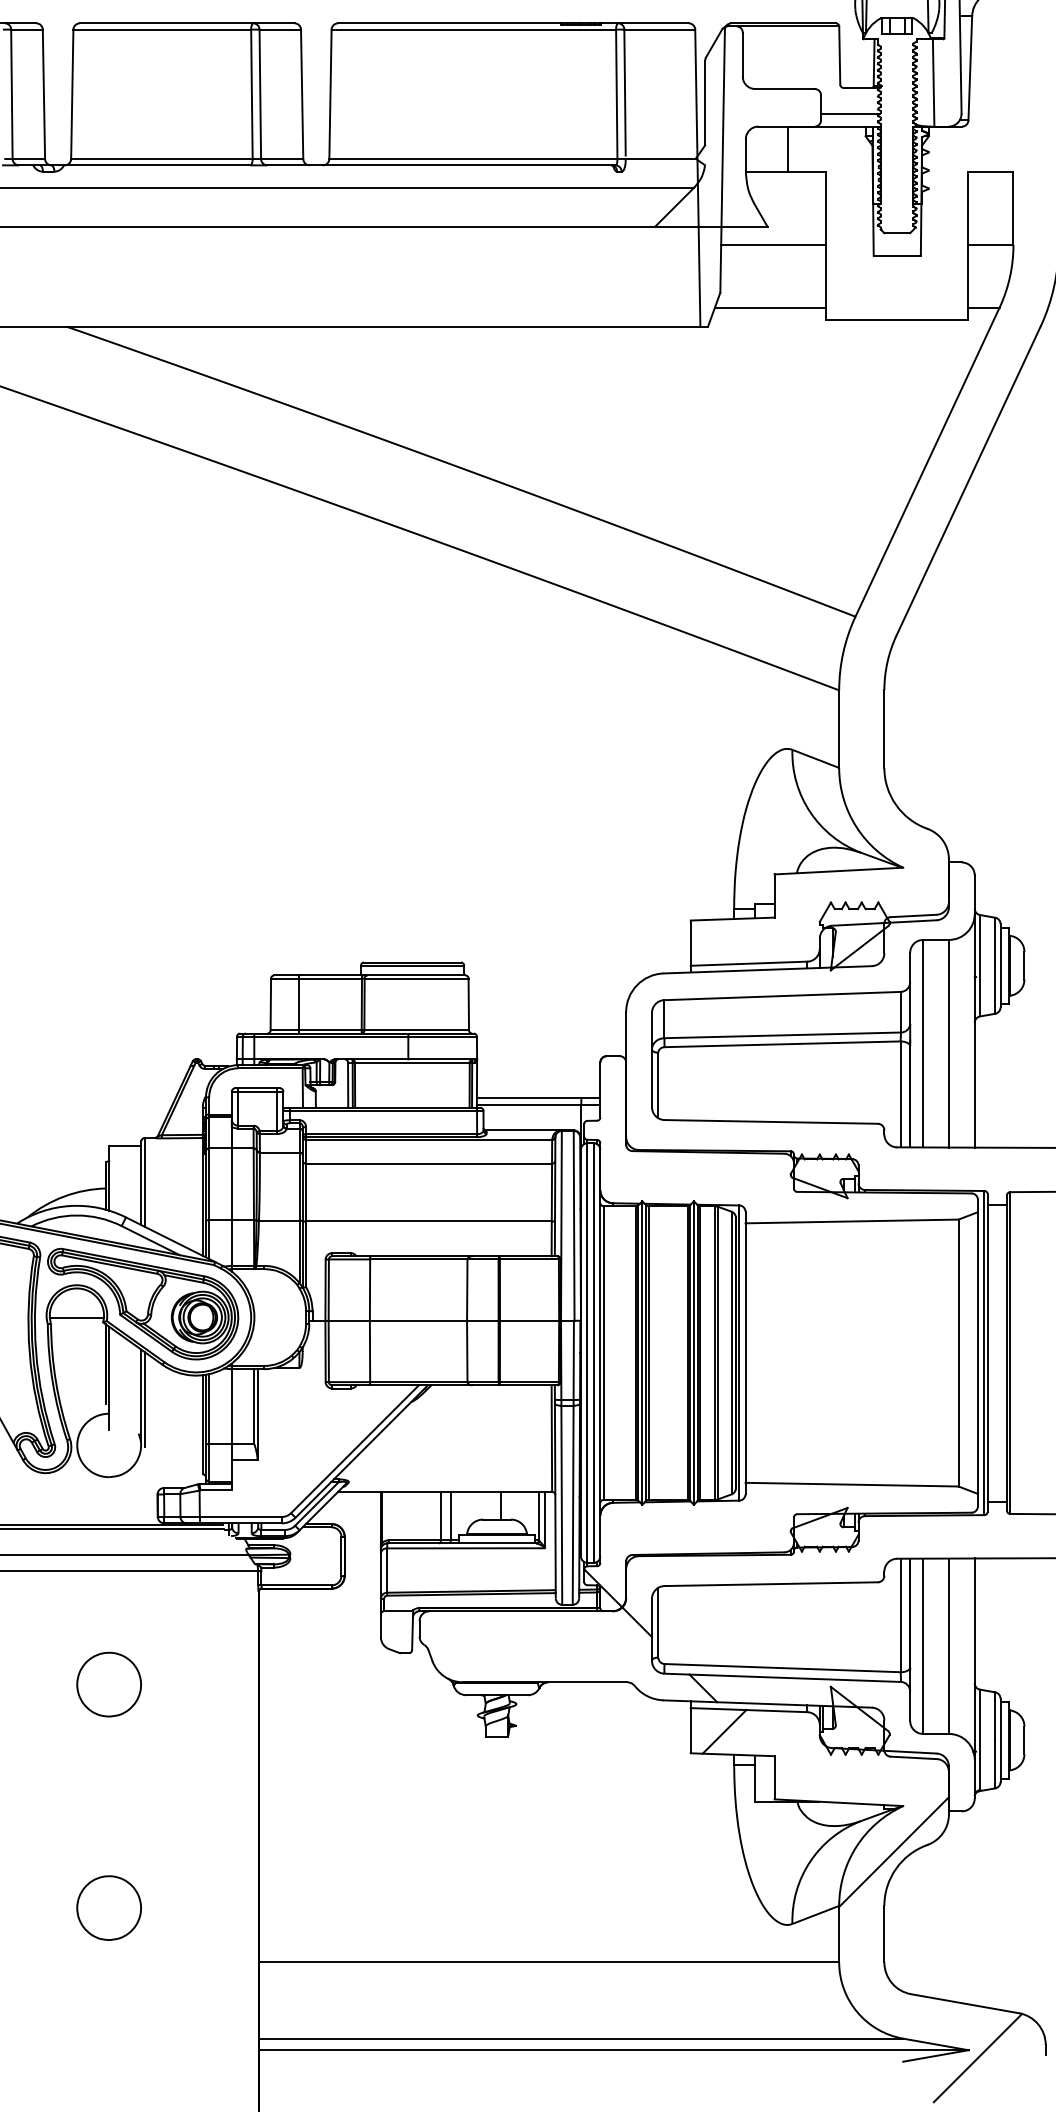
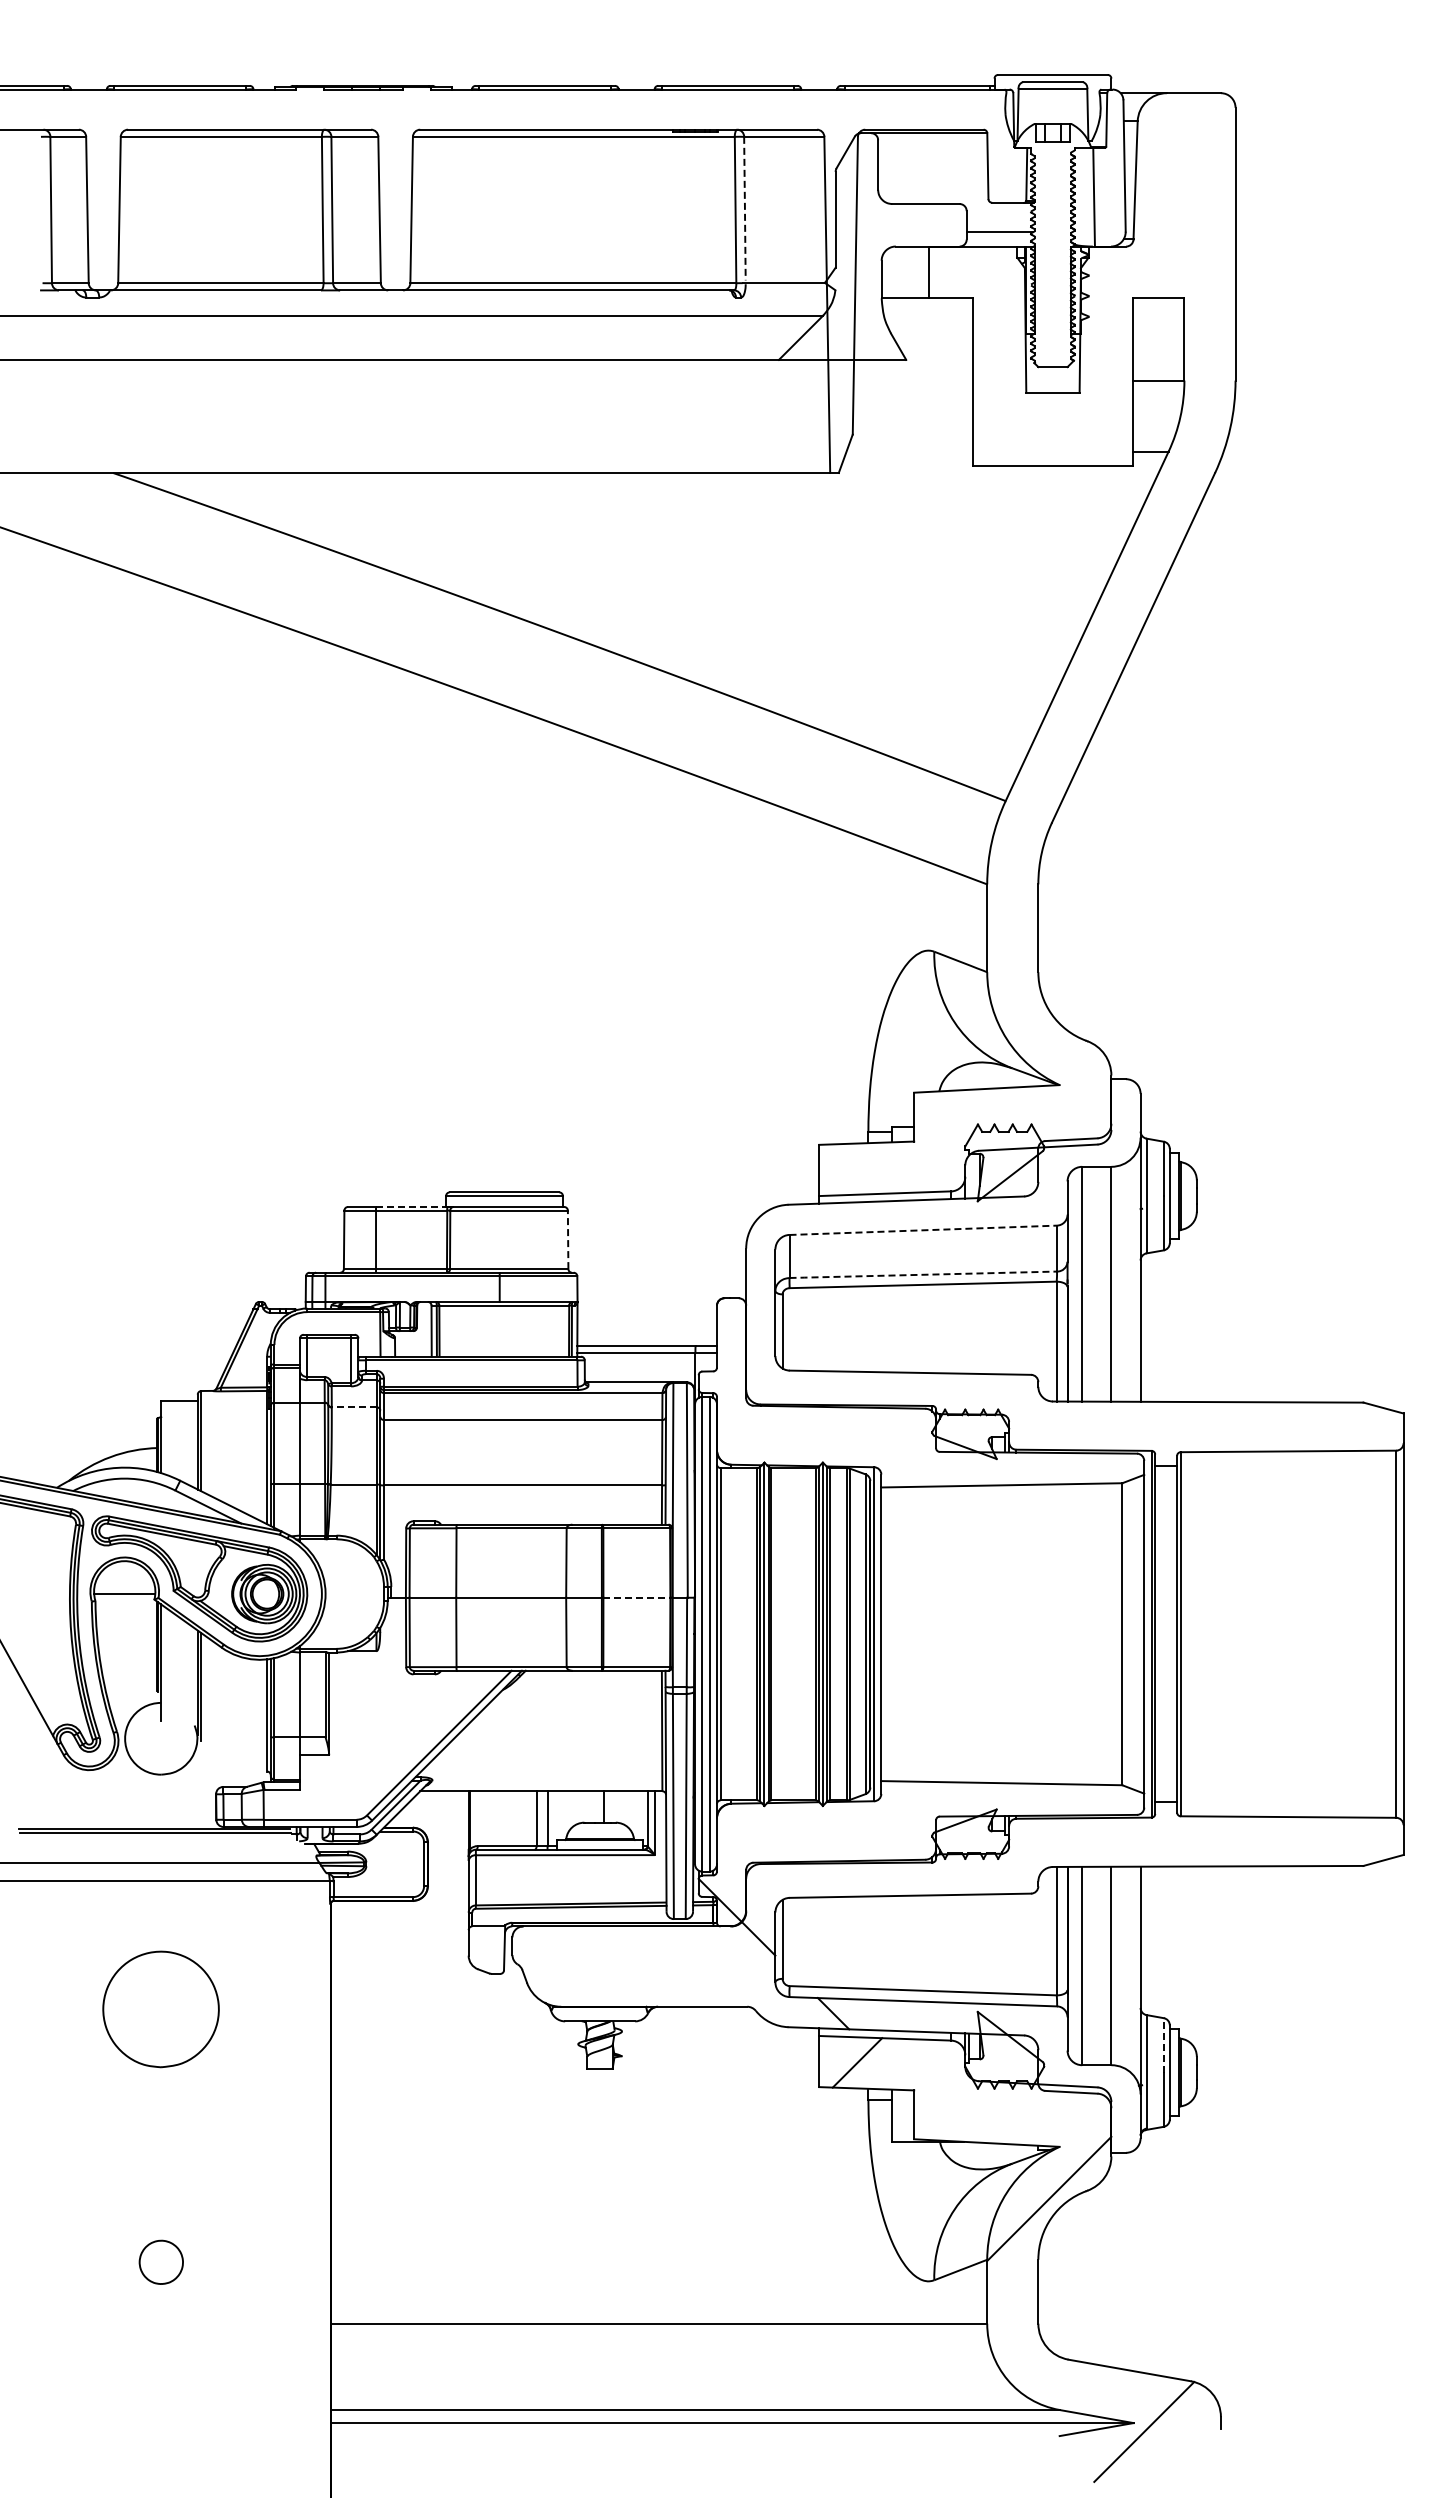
line: (624, 92) -> (744, 207), solid -> dashed
line: (773, 244) -> (912, 380), removed
line: (770, 307) -> (909, 451), removed
line: (330, 975) -> (411, 1206), solid -> dashed
line: (782, 996) -> (923, 1230), solid -> dashed
line: (469, 1004) -> (568, 1239), solid -> dashed
line: (781, 1035) -> (922, 1274), solid -> dashed
line: (279, 1152) -> (353, 1407), solid -> dashed
line: (530, 1320) -> (637, 1597), solid -> dashed
part: (109, 1684) -> (161, 2009), size x1.6
line: (994, 1715) -> (1163, 2044), solid -> dashed
part: (109, 1908) -> (161, 2262), size x0.6

